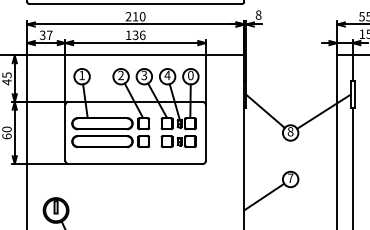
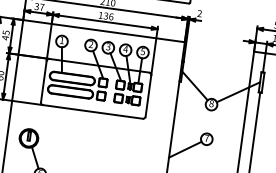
text: (258, 14) -> (199, 13), 8 -> 2
text: (190, 75) -> (142, 51), 0 -> 5

